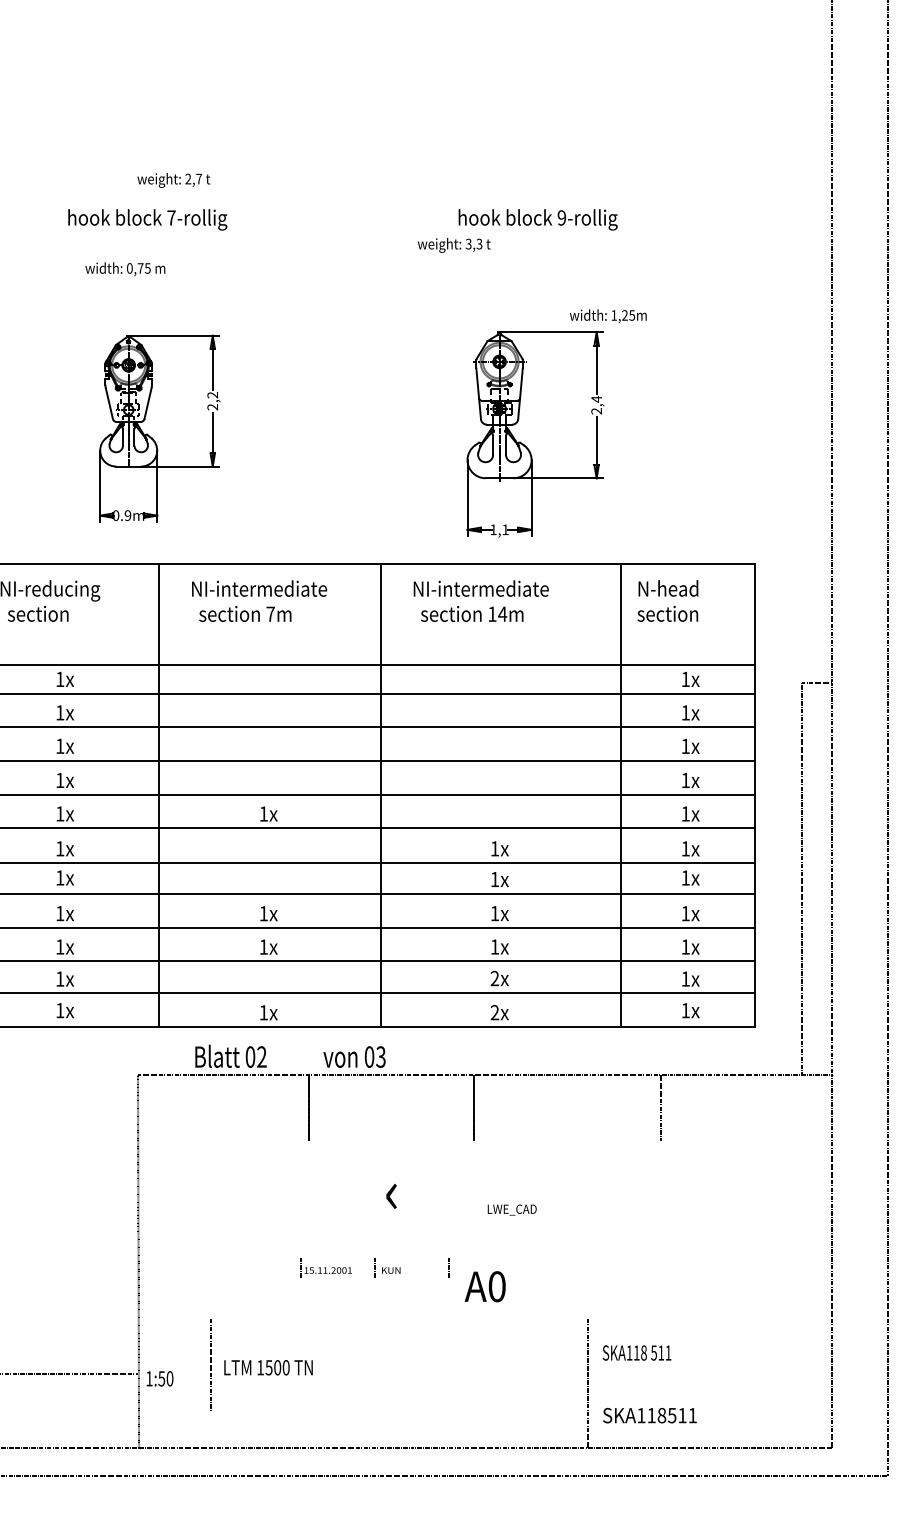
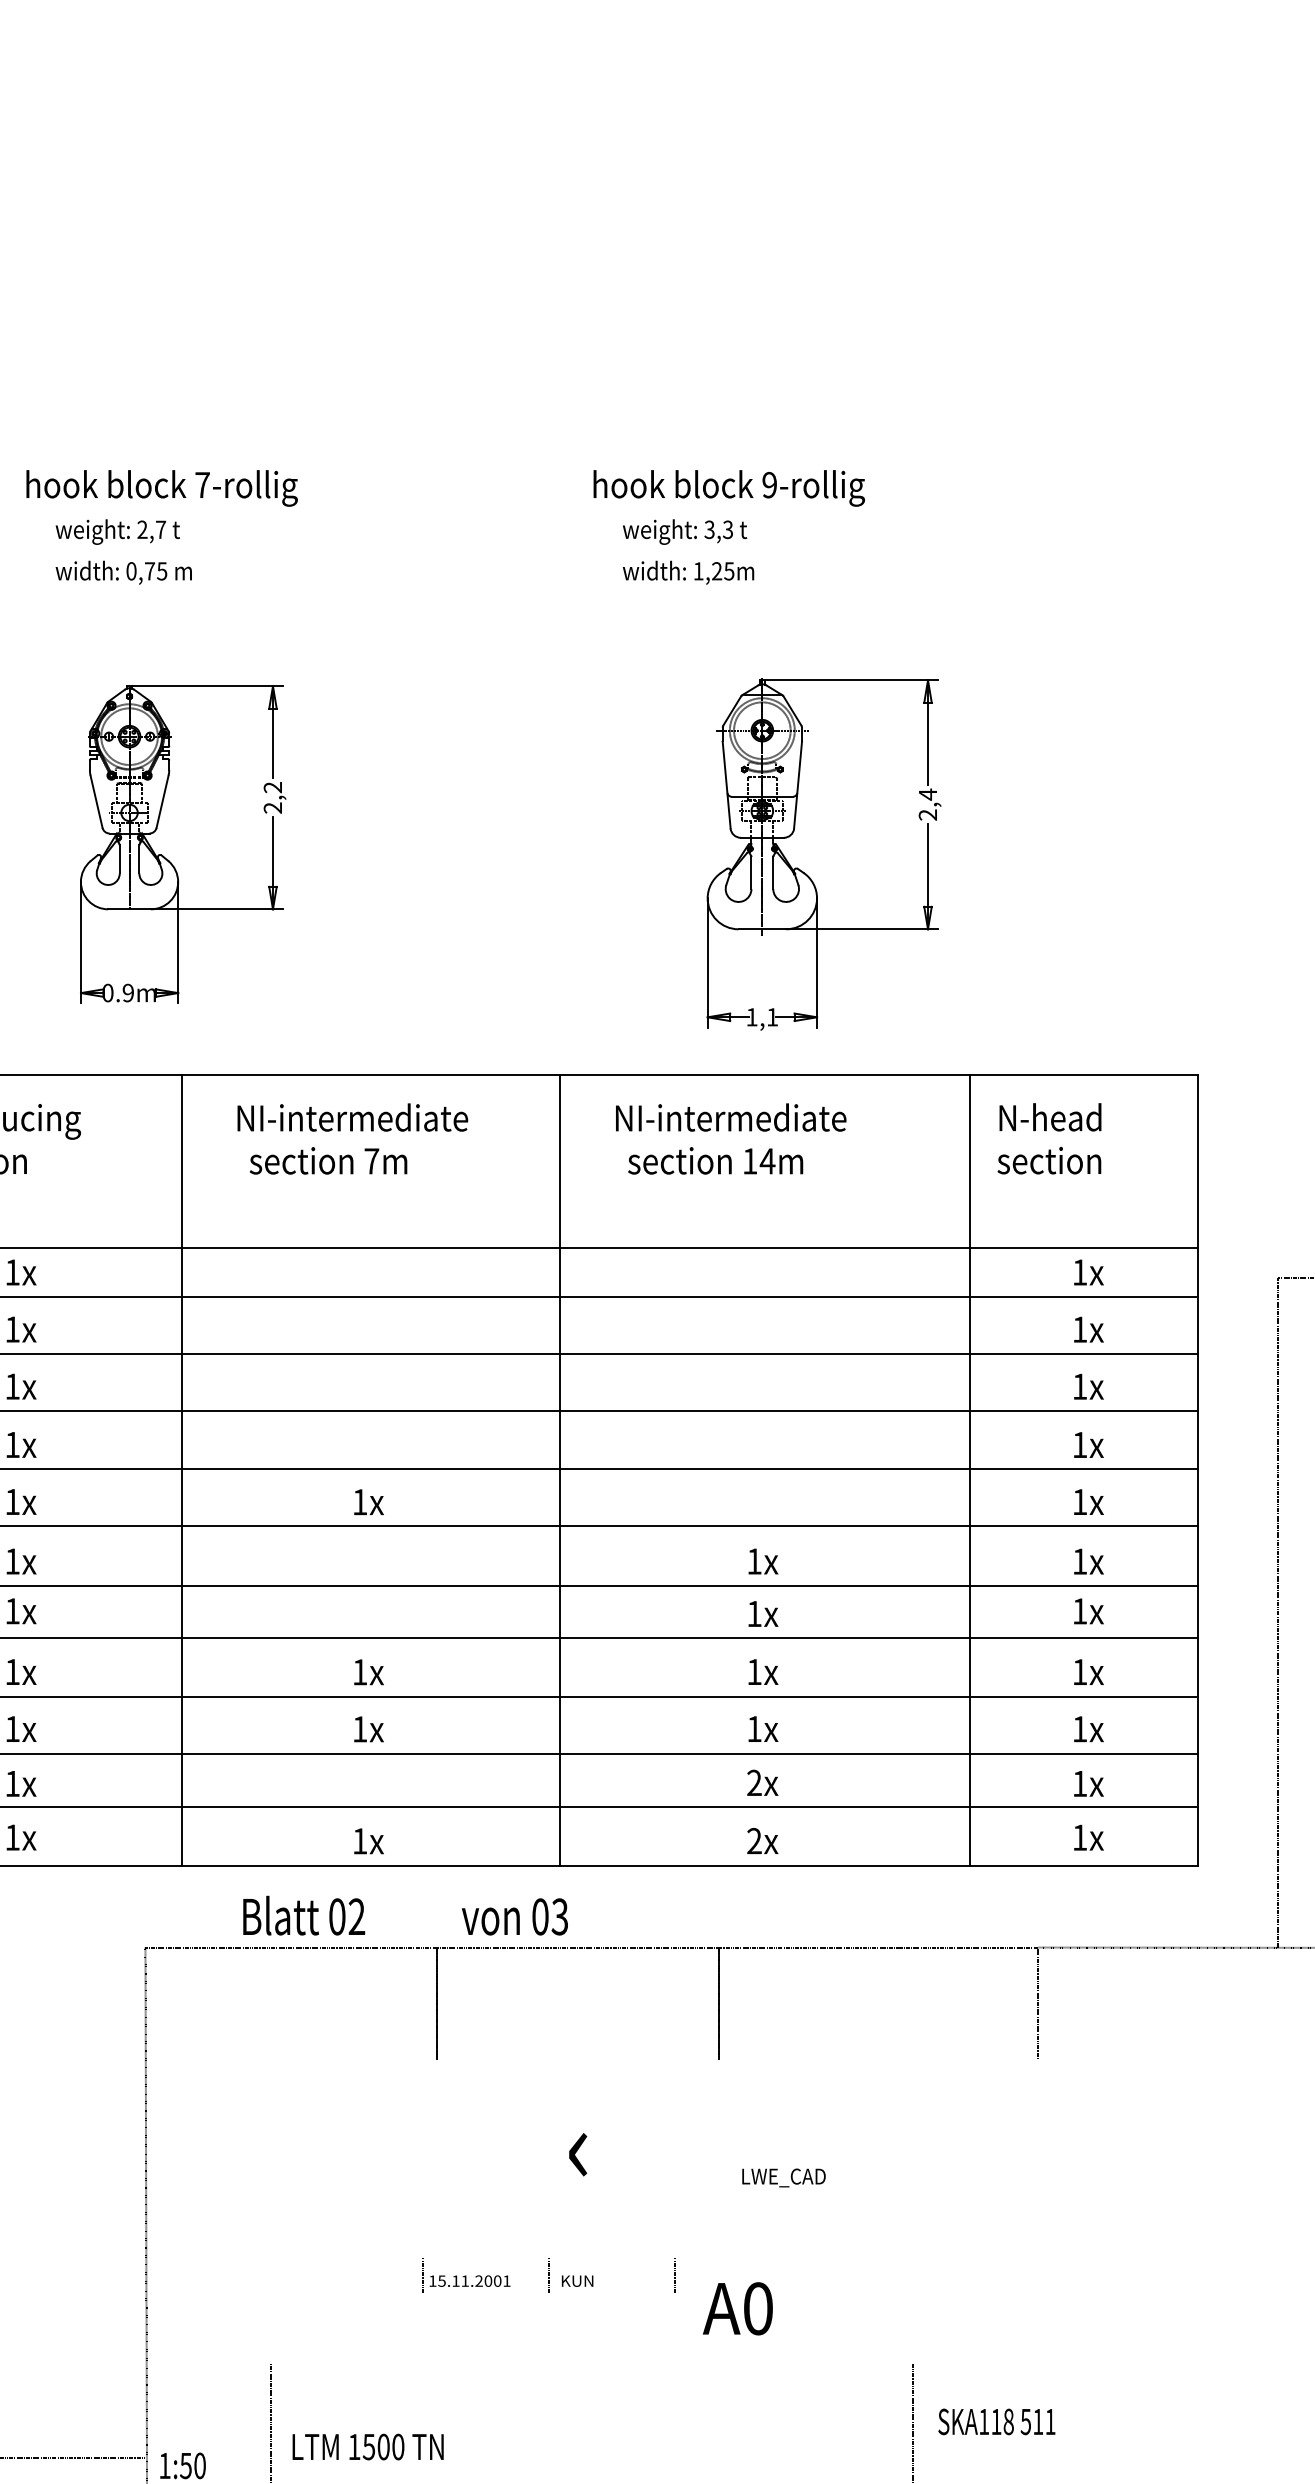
text: (173, 180) -> (117, 532), moved
text: (537, 219) -> (728, 487), moved
text: (608, 316) -> (688, 573), moved

